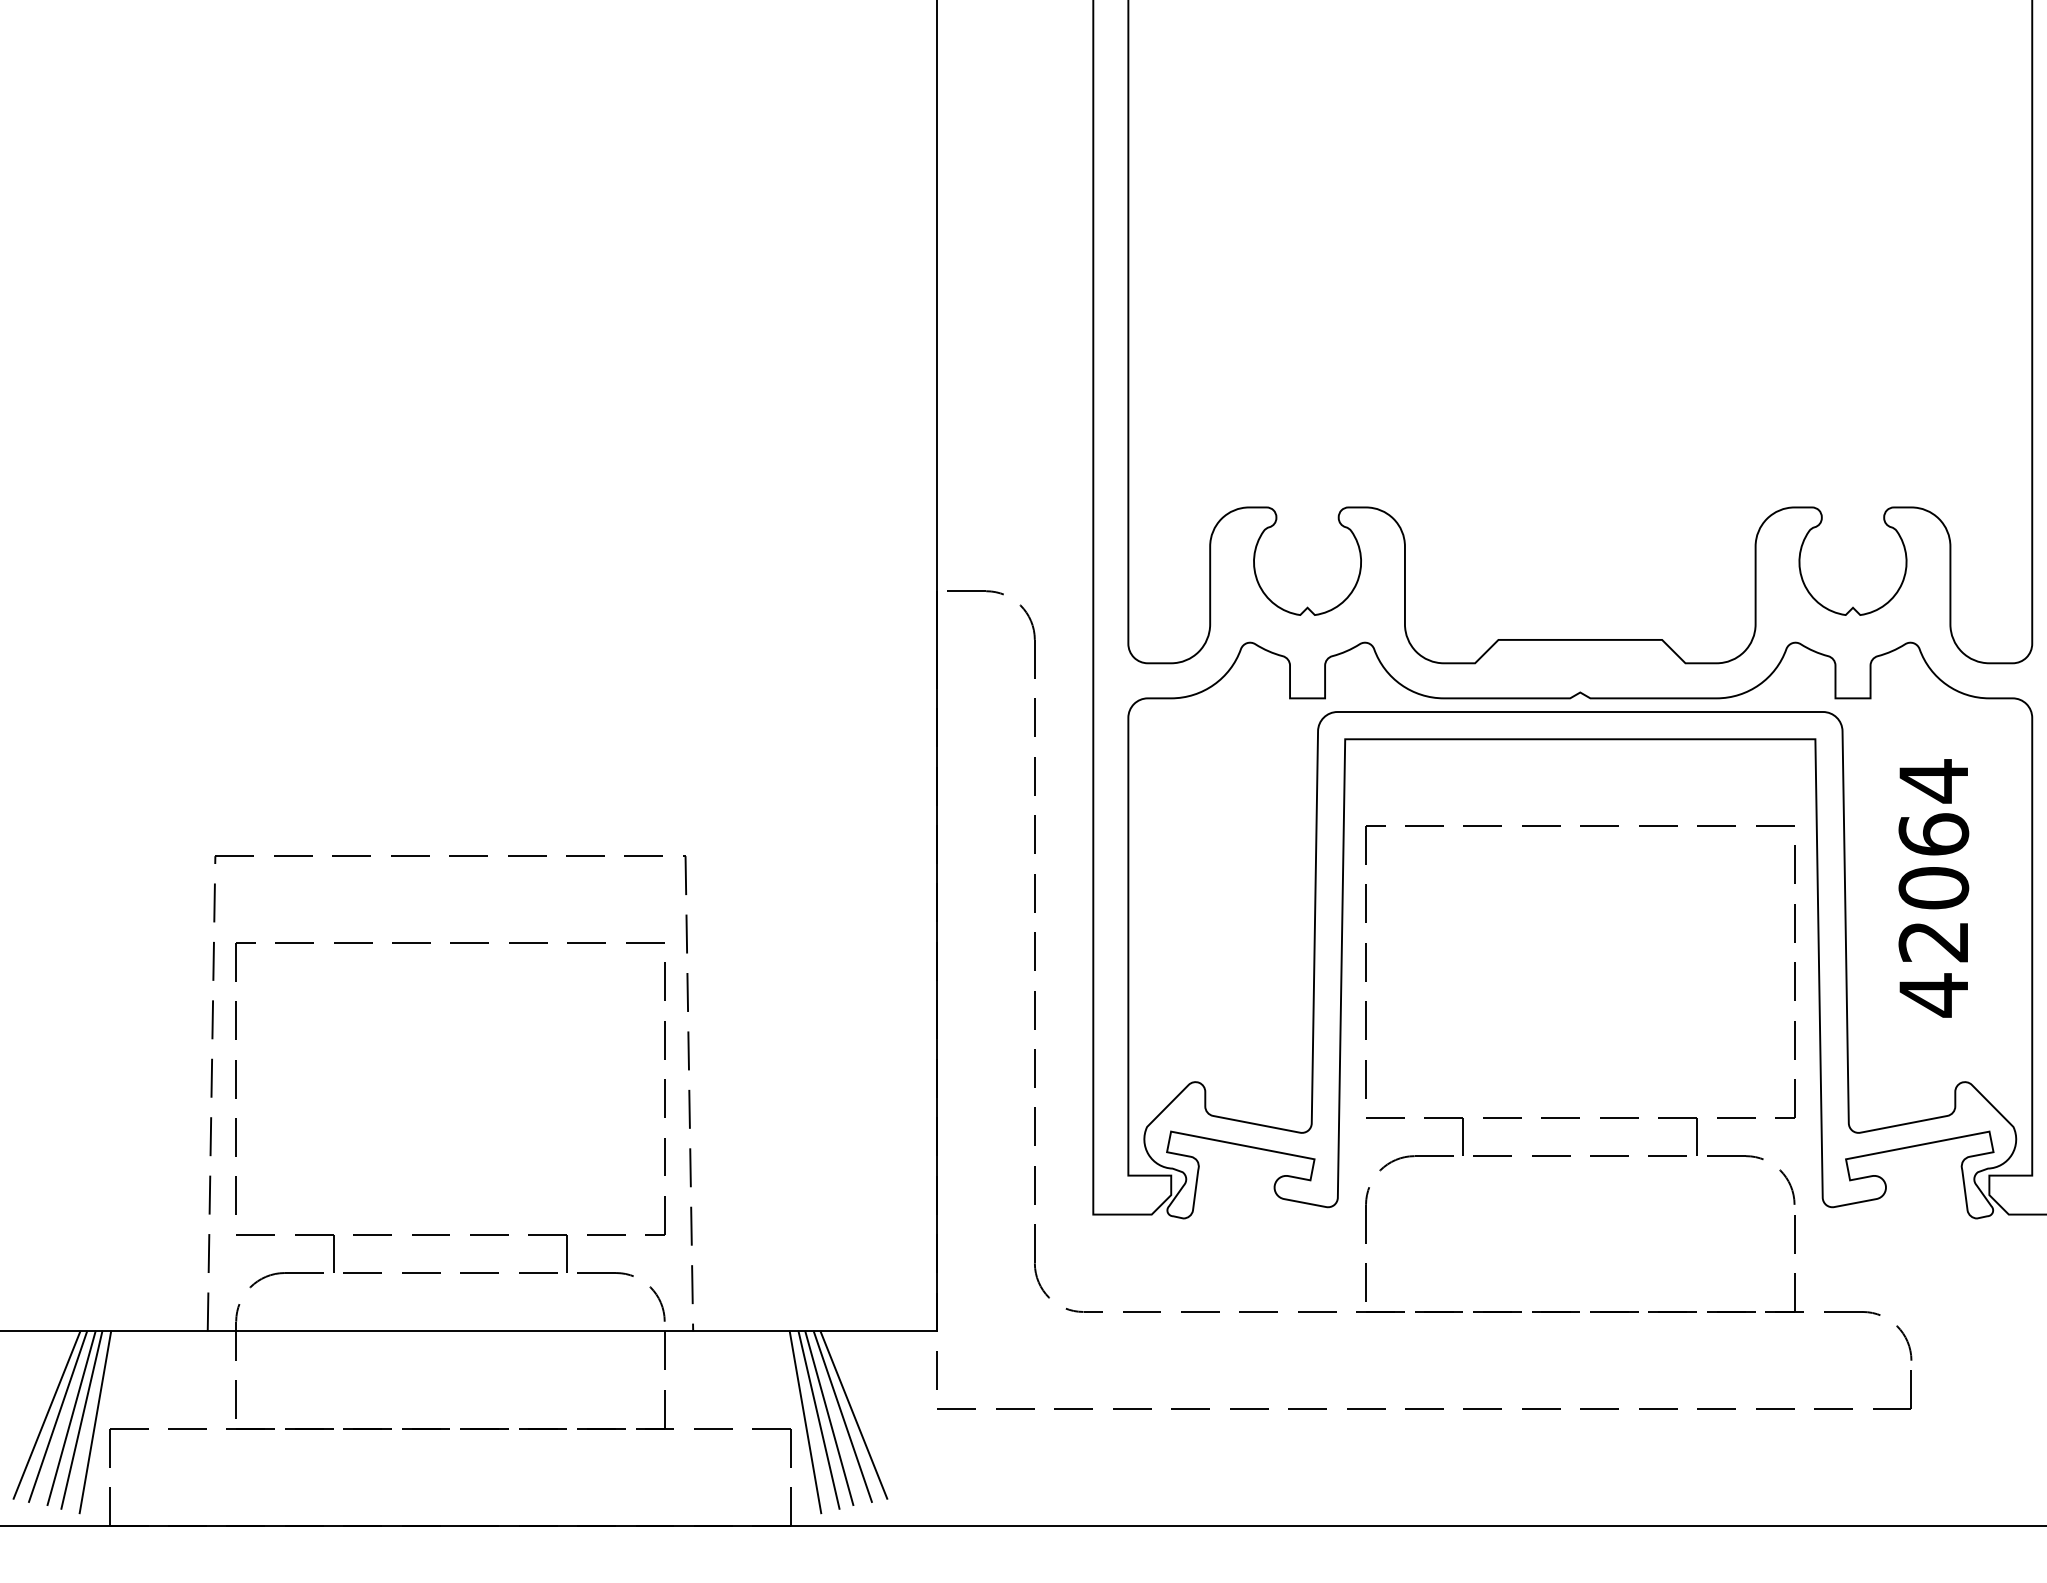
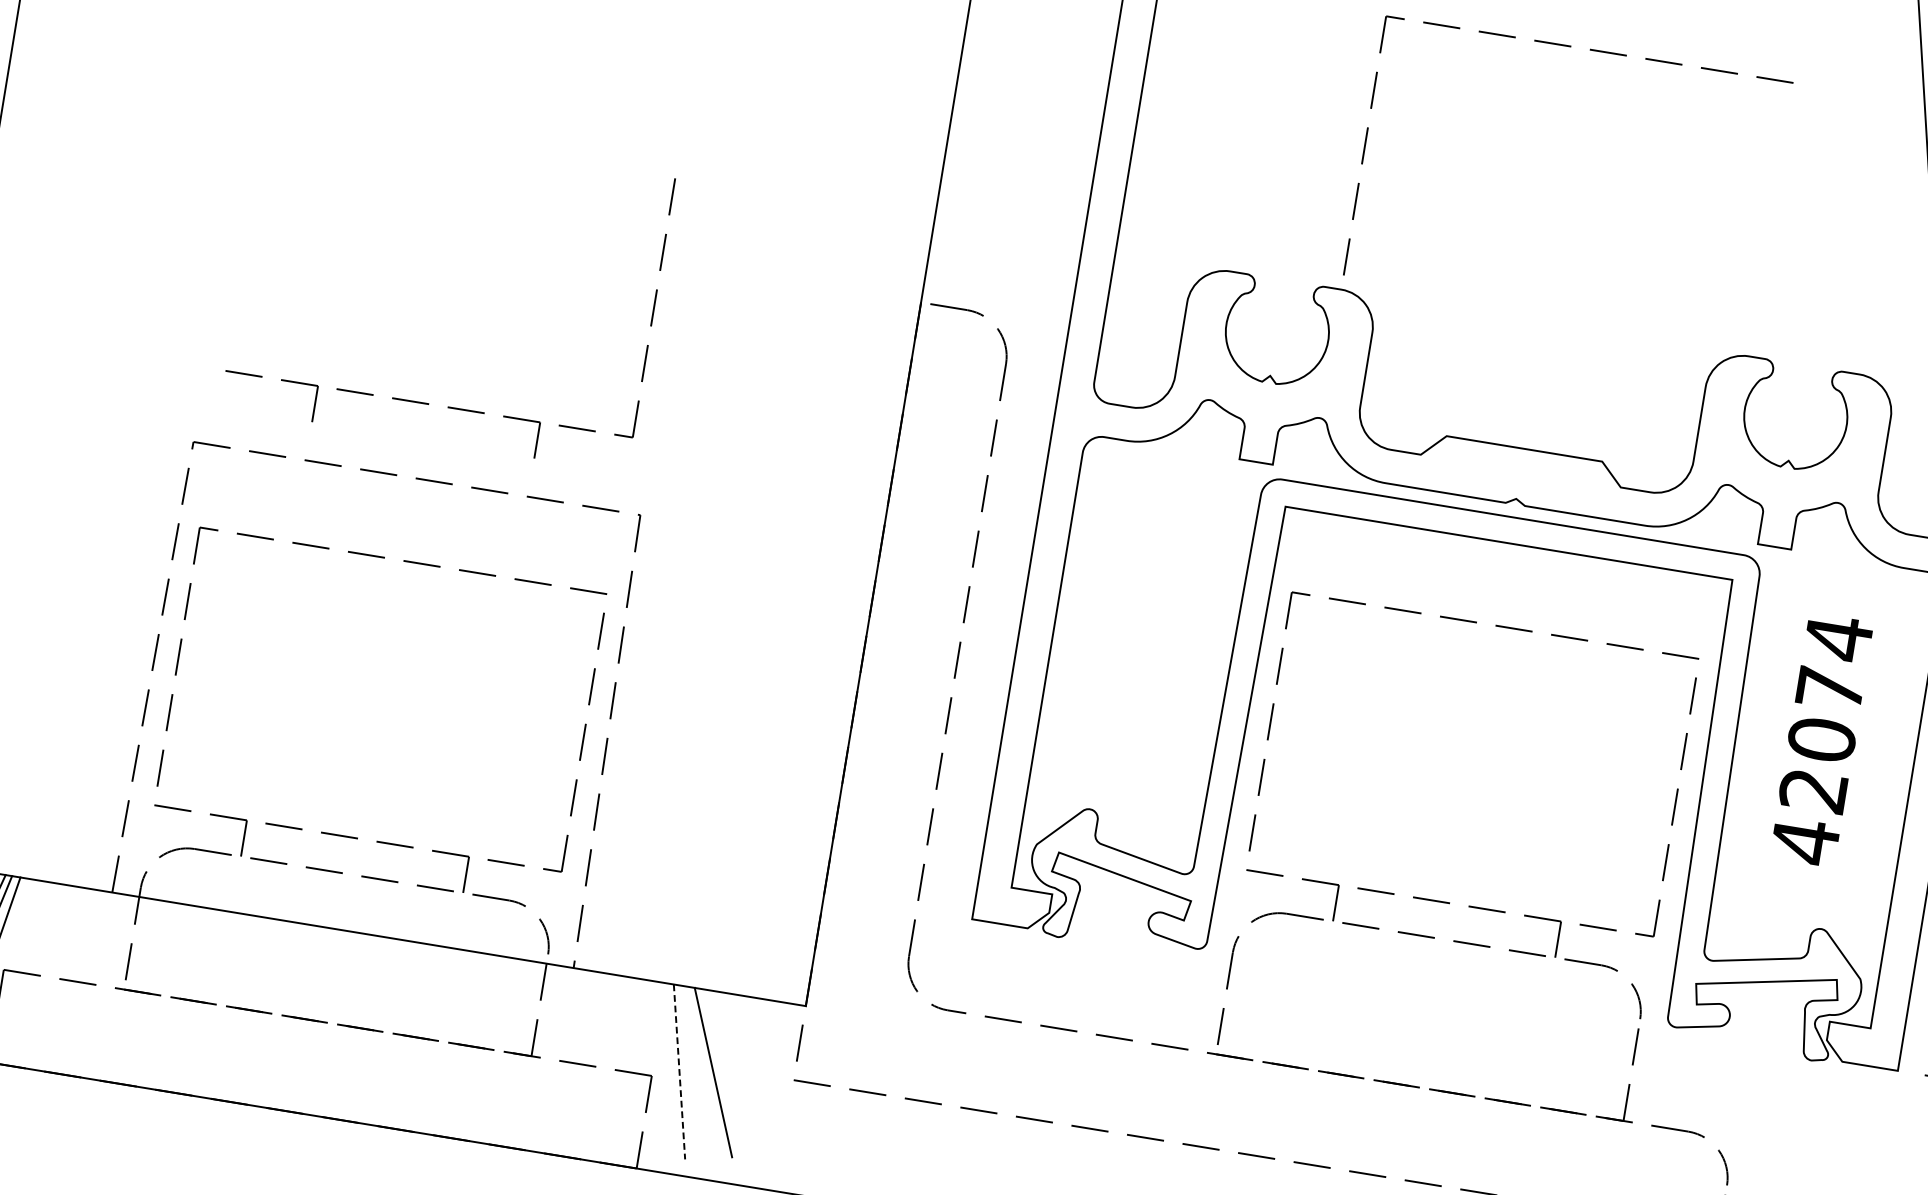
part: (1580, 220) -> (1589, 50), added
part: (449, 777) -> (428, 403), added
text: (1933, 834) -> (1829, 688), 42064 -> 42074
line: (842, 1416) -> (702, 1072), removed
line: (829, 1418) -> (689, 1072), removed
line: (819, 1420) -> (679, 1072), solid -> dashed
line: (805, 1422) -> (666, 1072), removed

